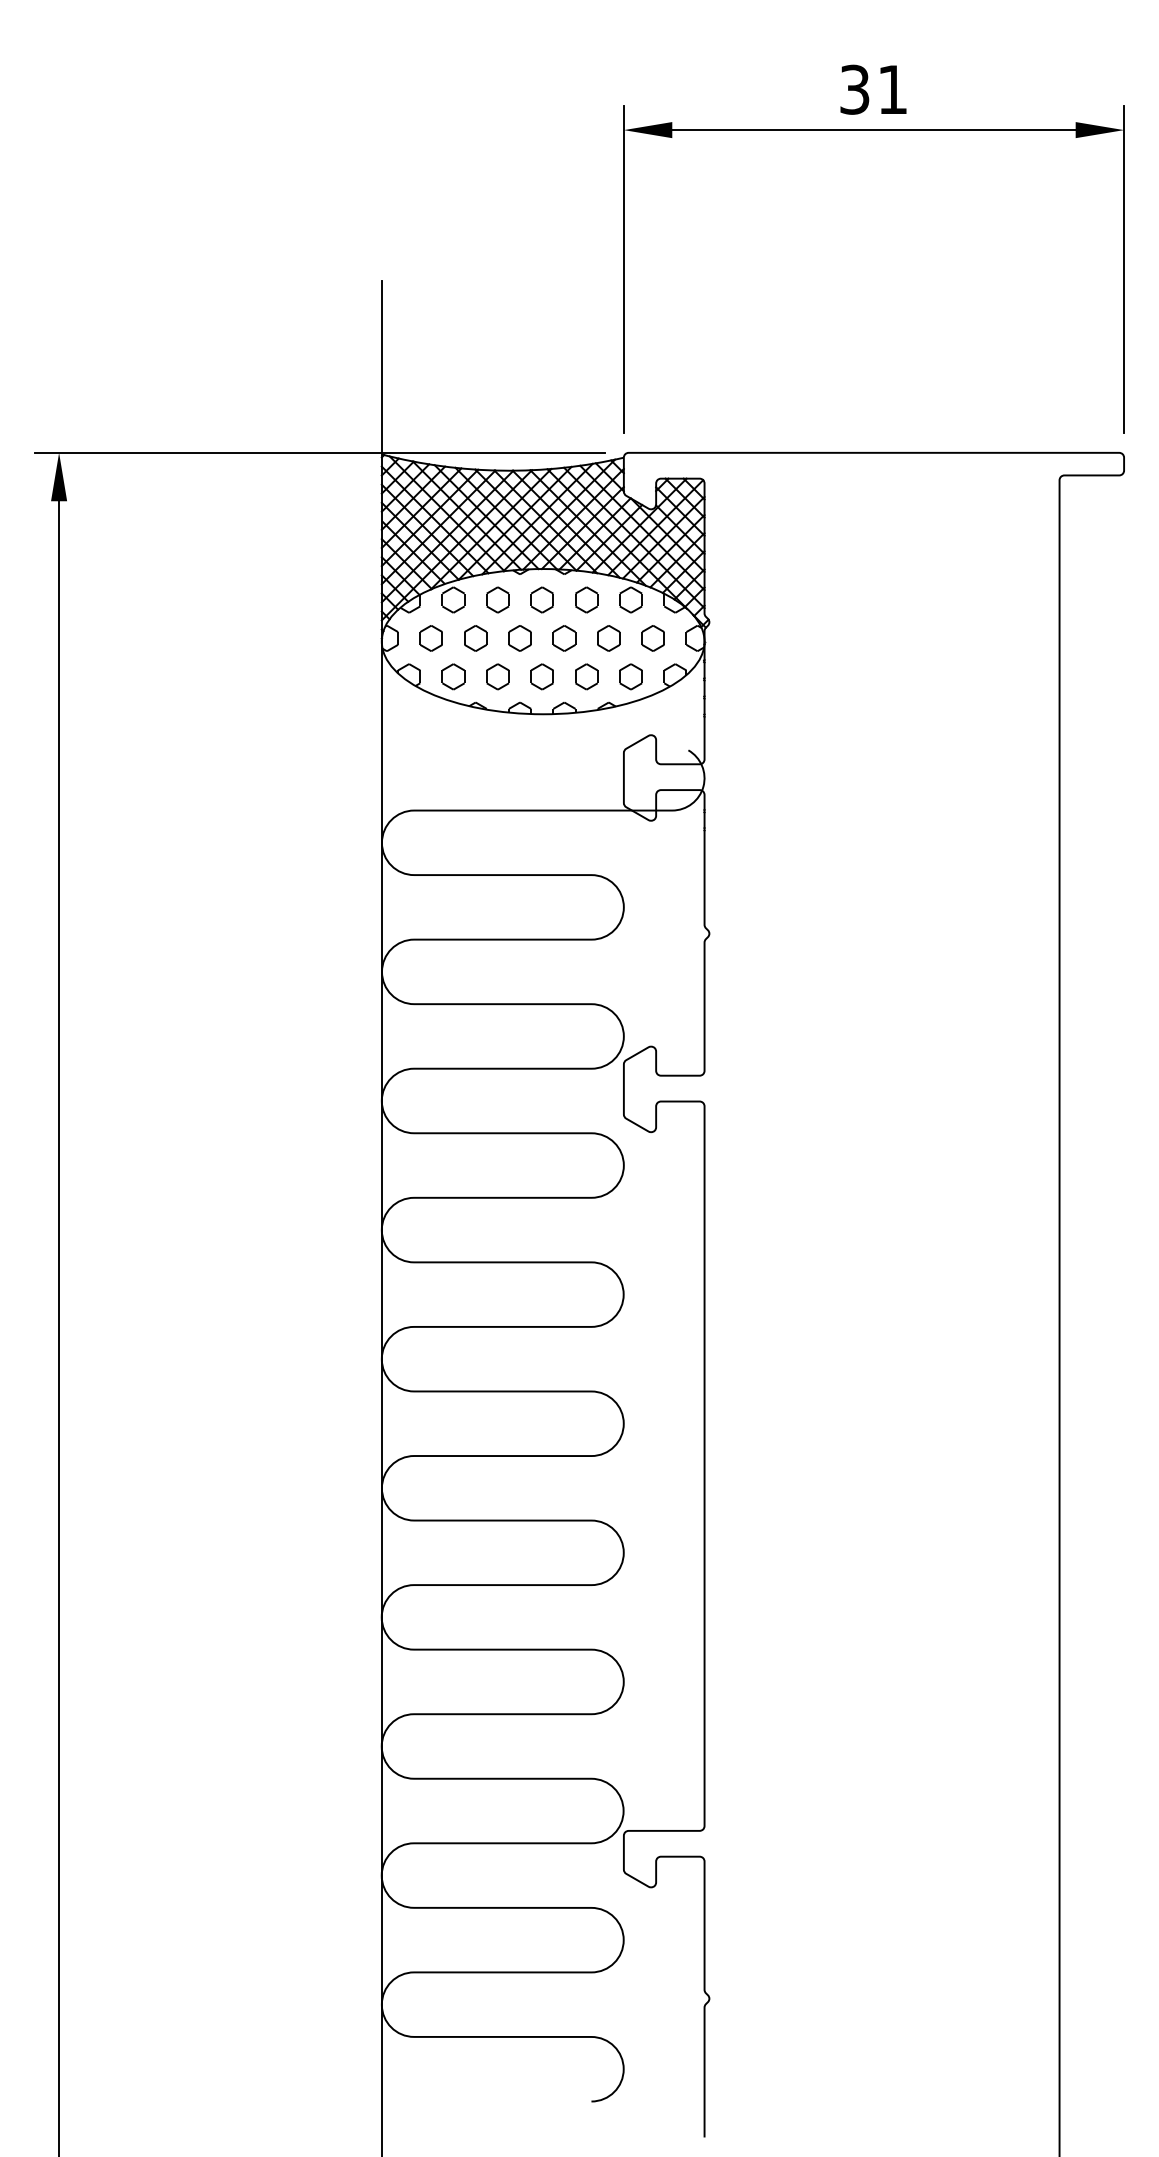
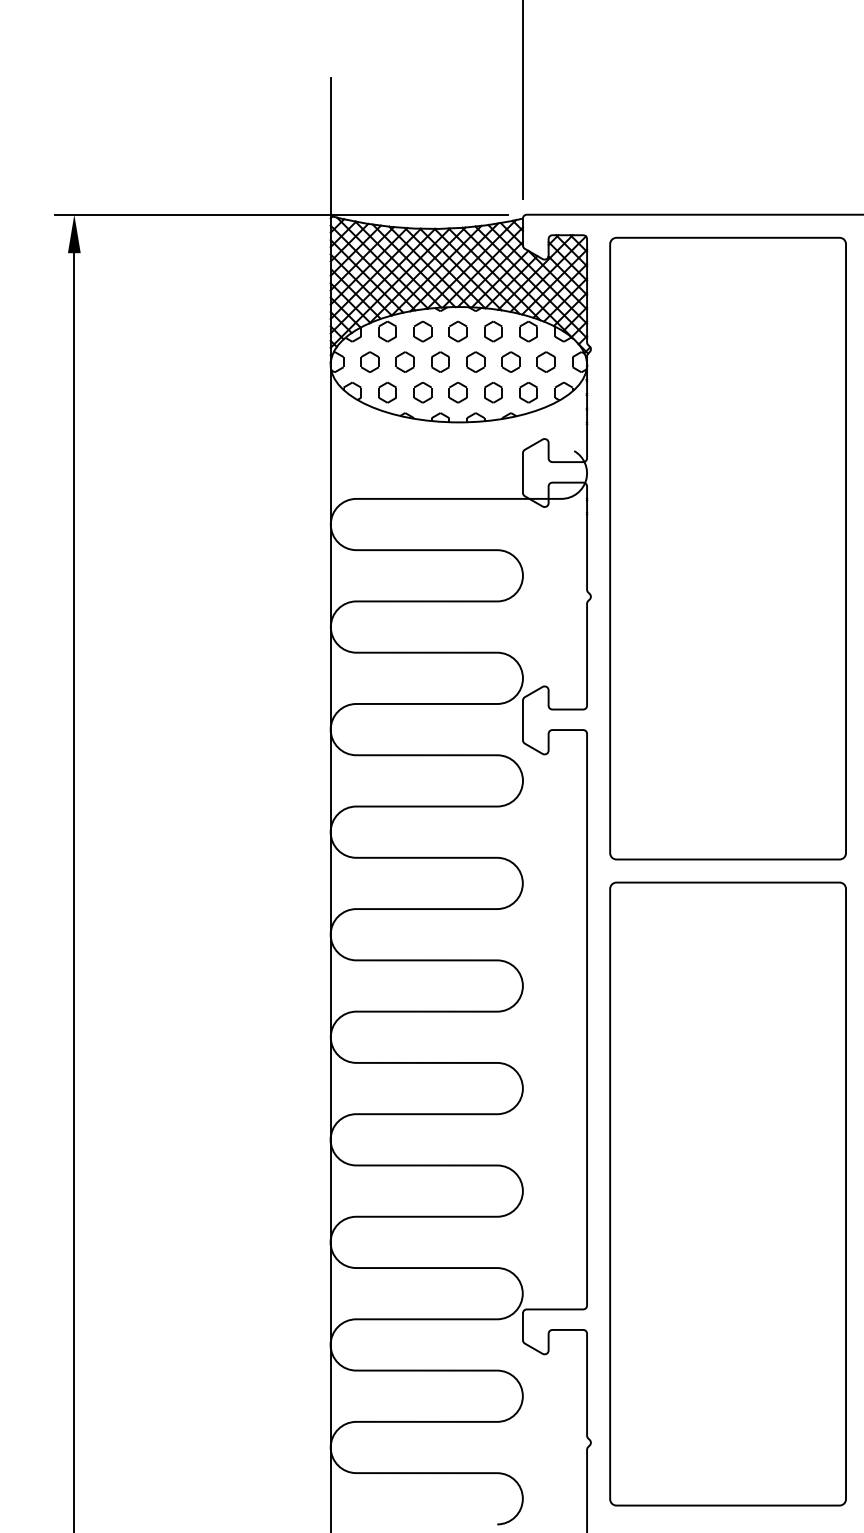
part: (881, 873) -> (727, 548), added
part: (881, 1685) -> (727, 1193), added

